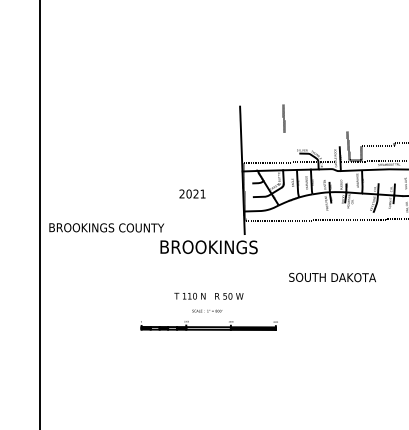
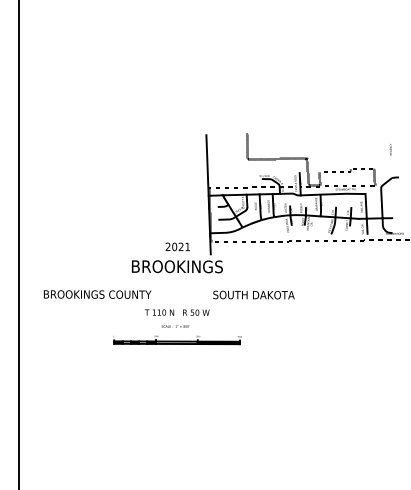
line: (314, 131) -> (276, 158), added
text: (192, 193) -> (177, 246), moved
text: (106, 227) -> (97, 294), moved
text: (332, 276) -> (253, 294), moved

